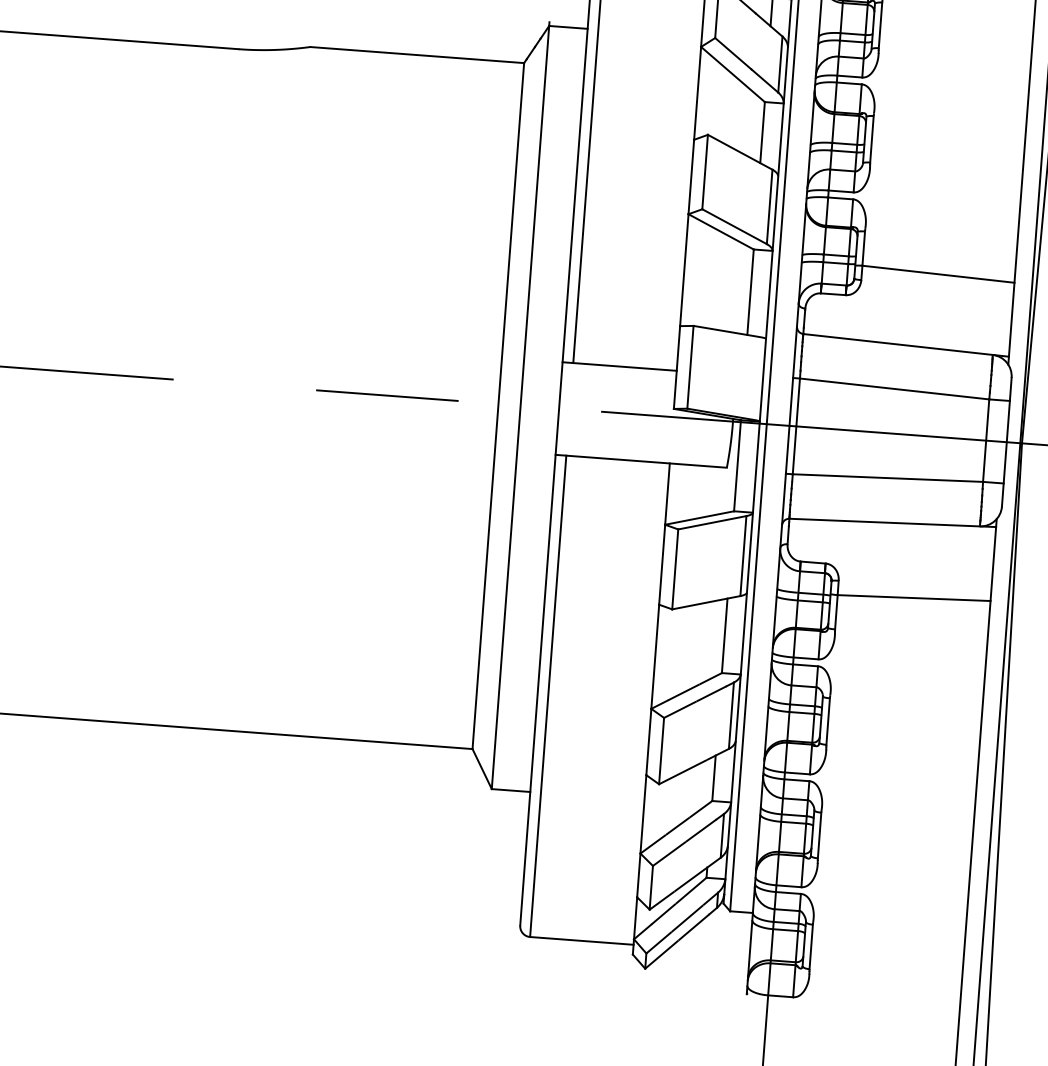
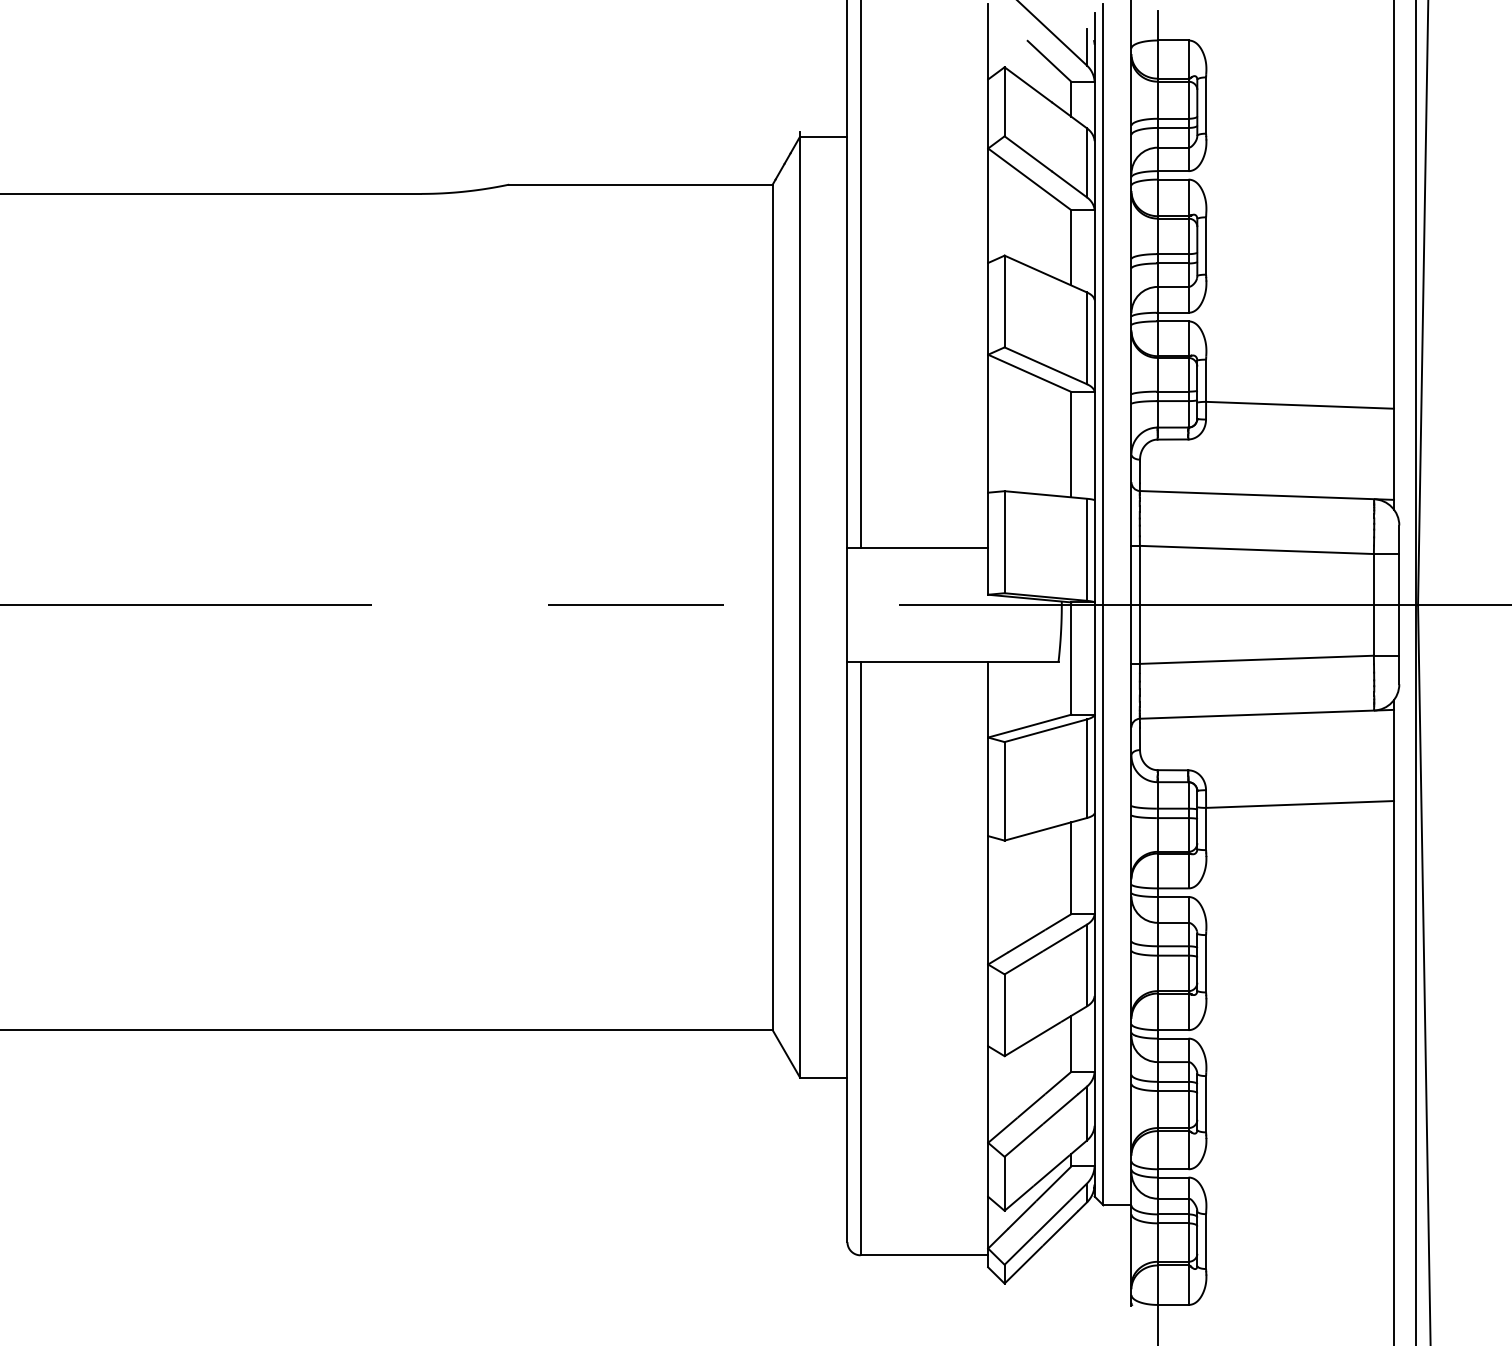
line: (756, 378) -> (1086, 549), added

